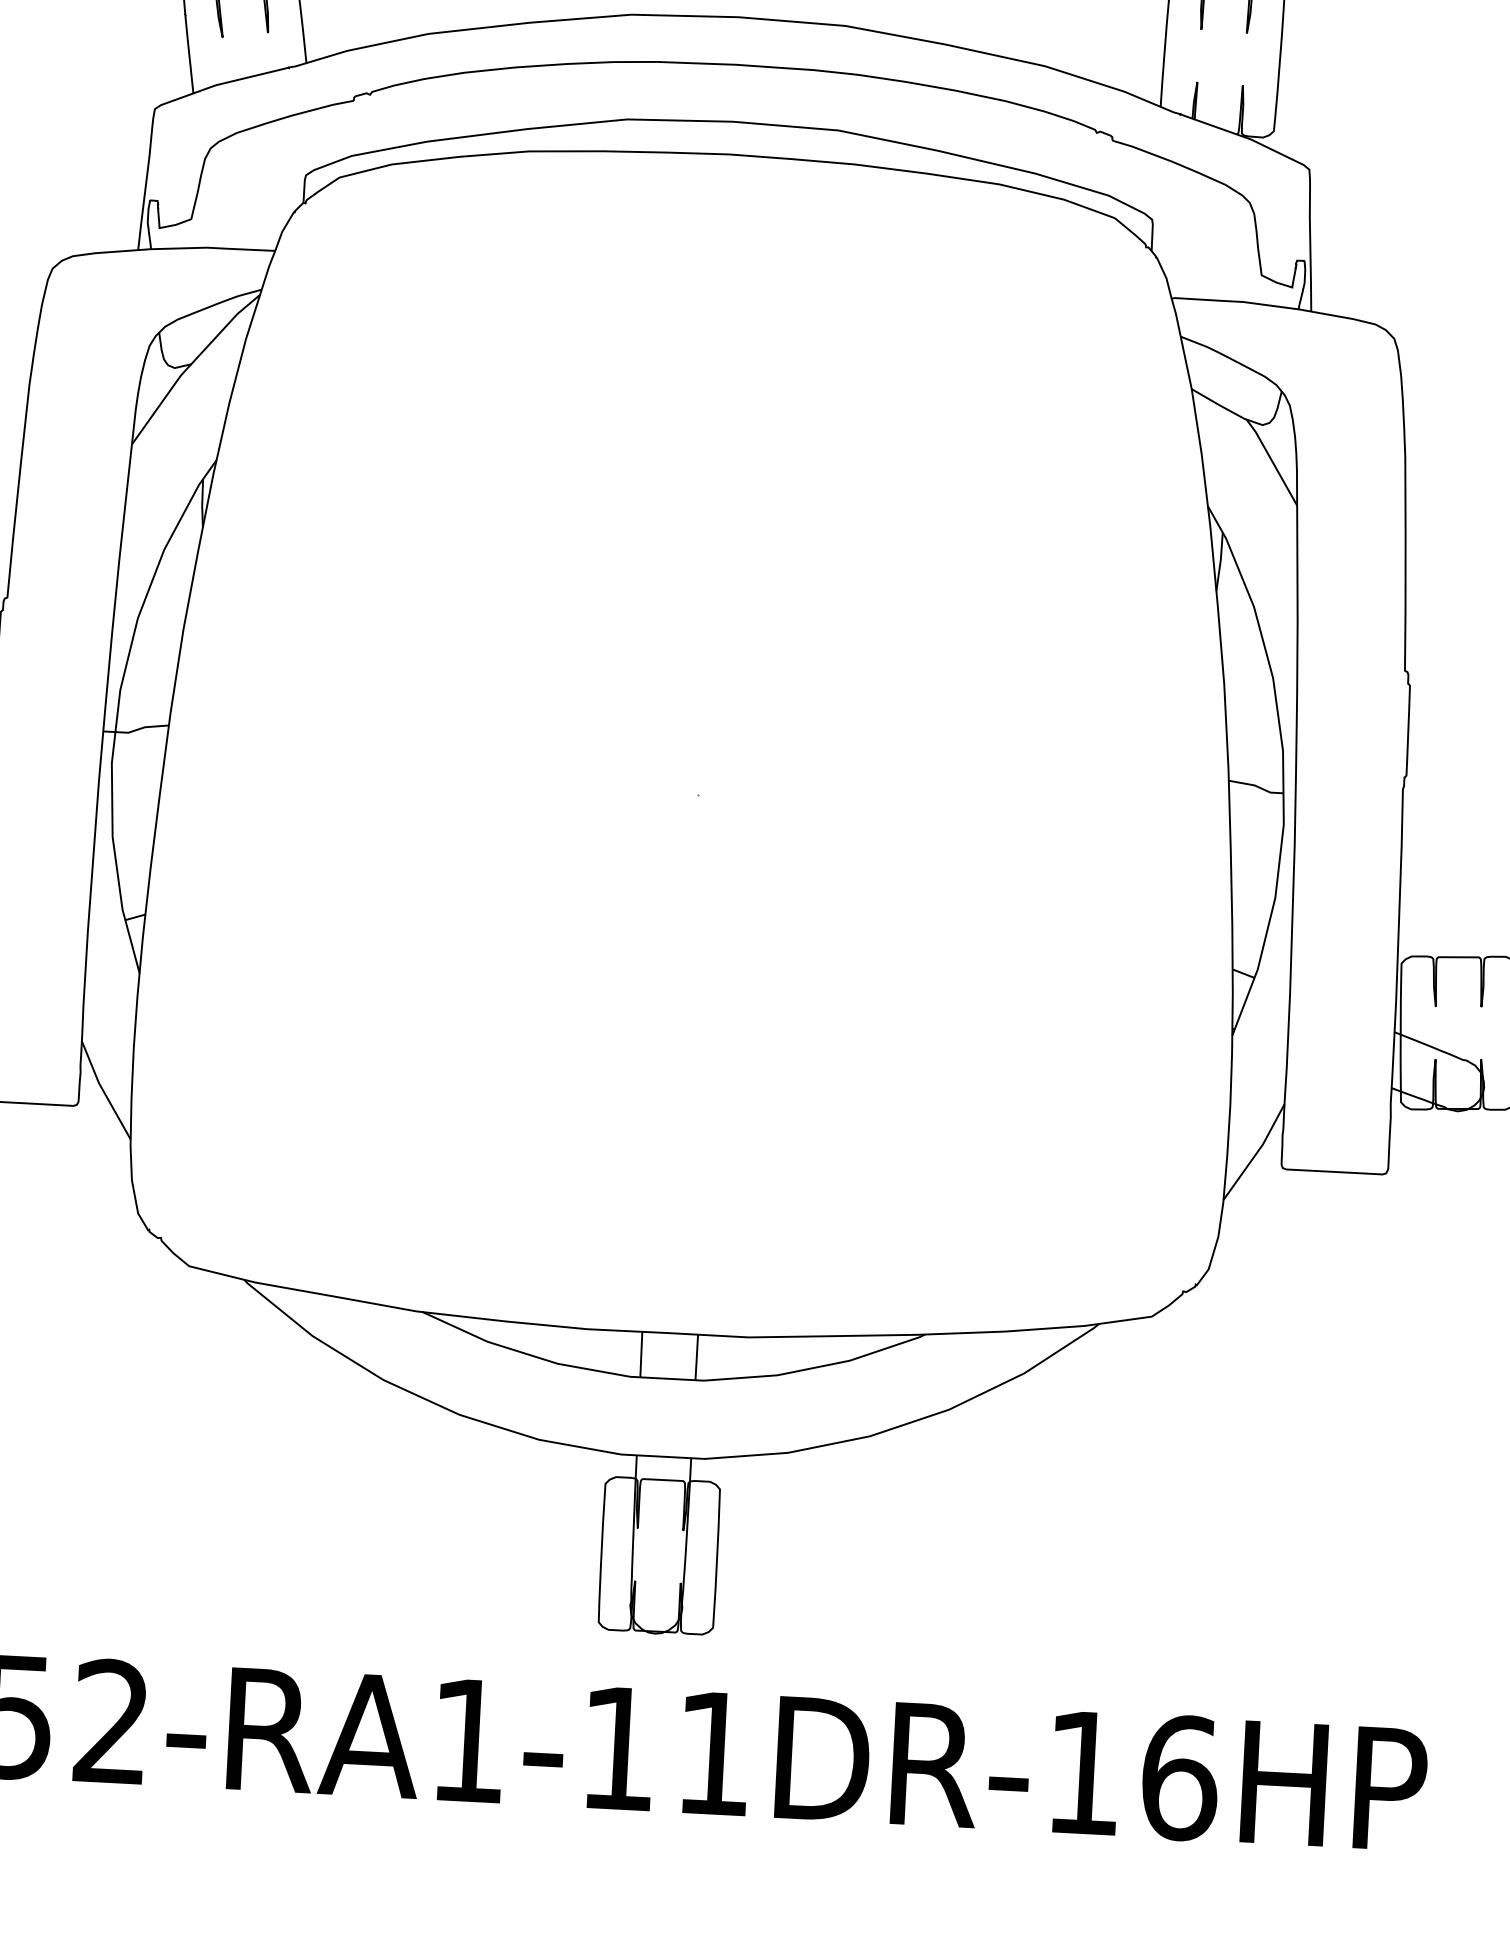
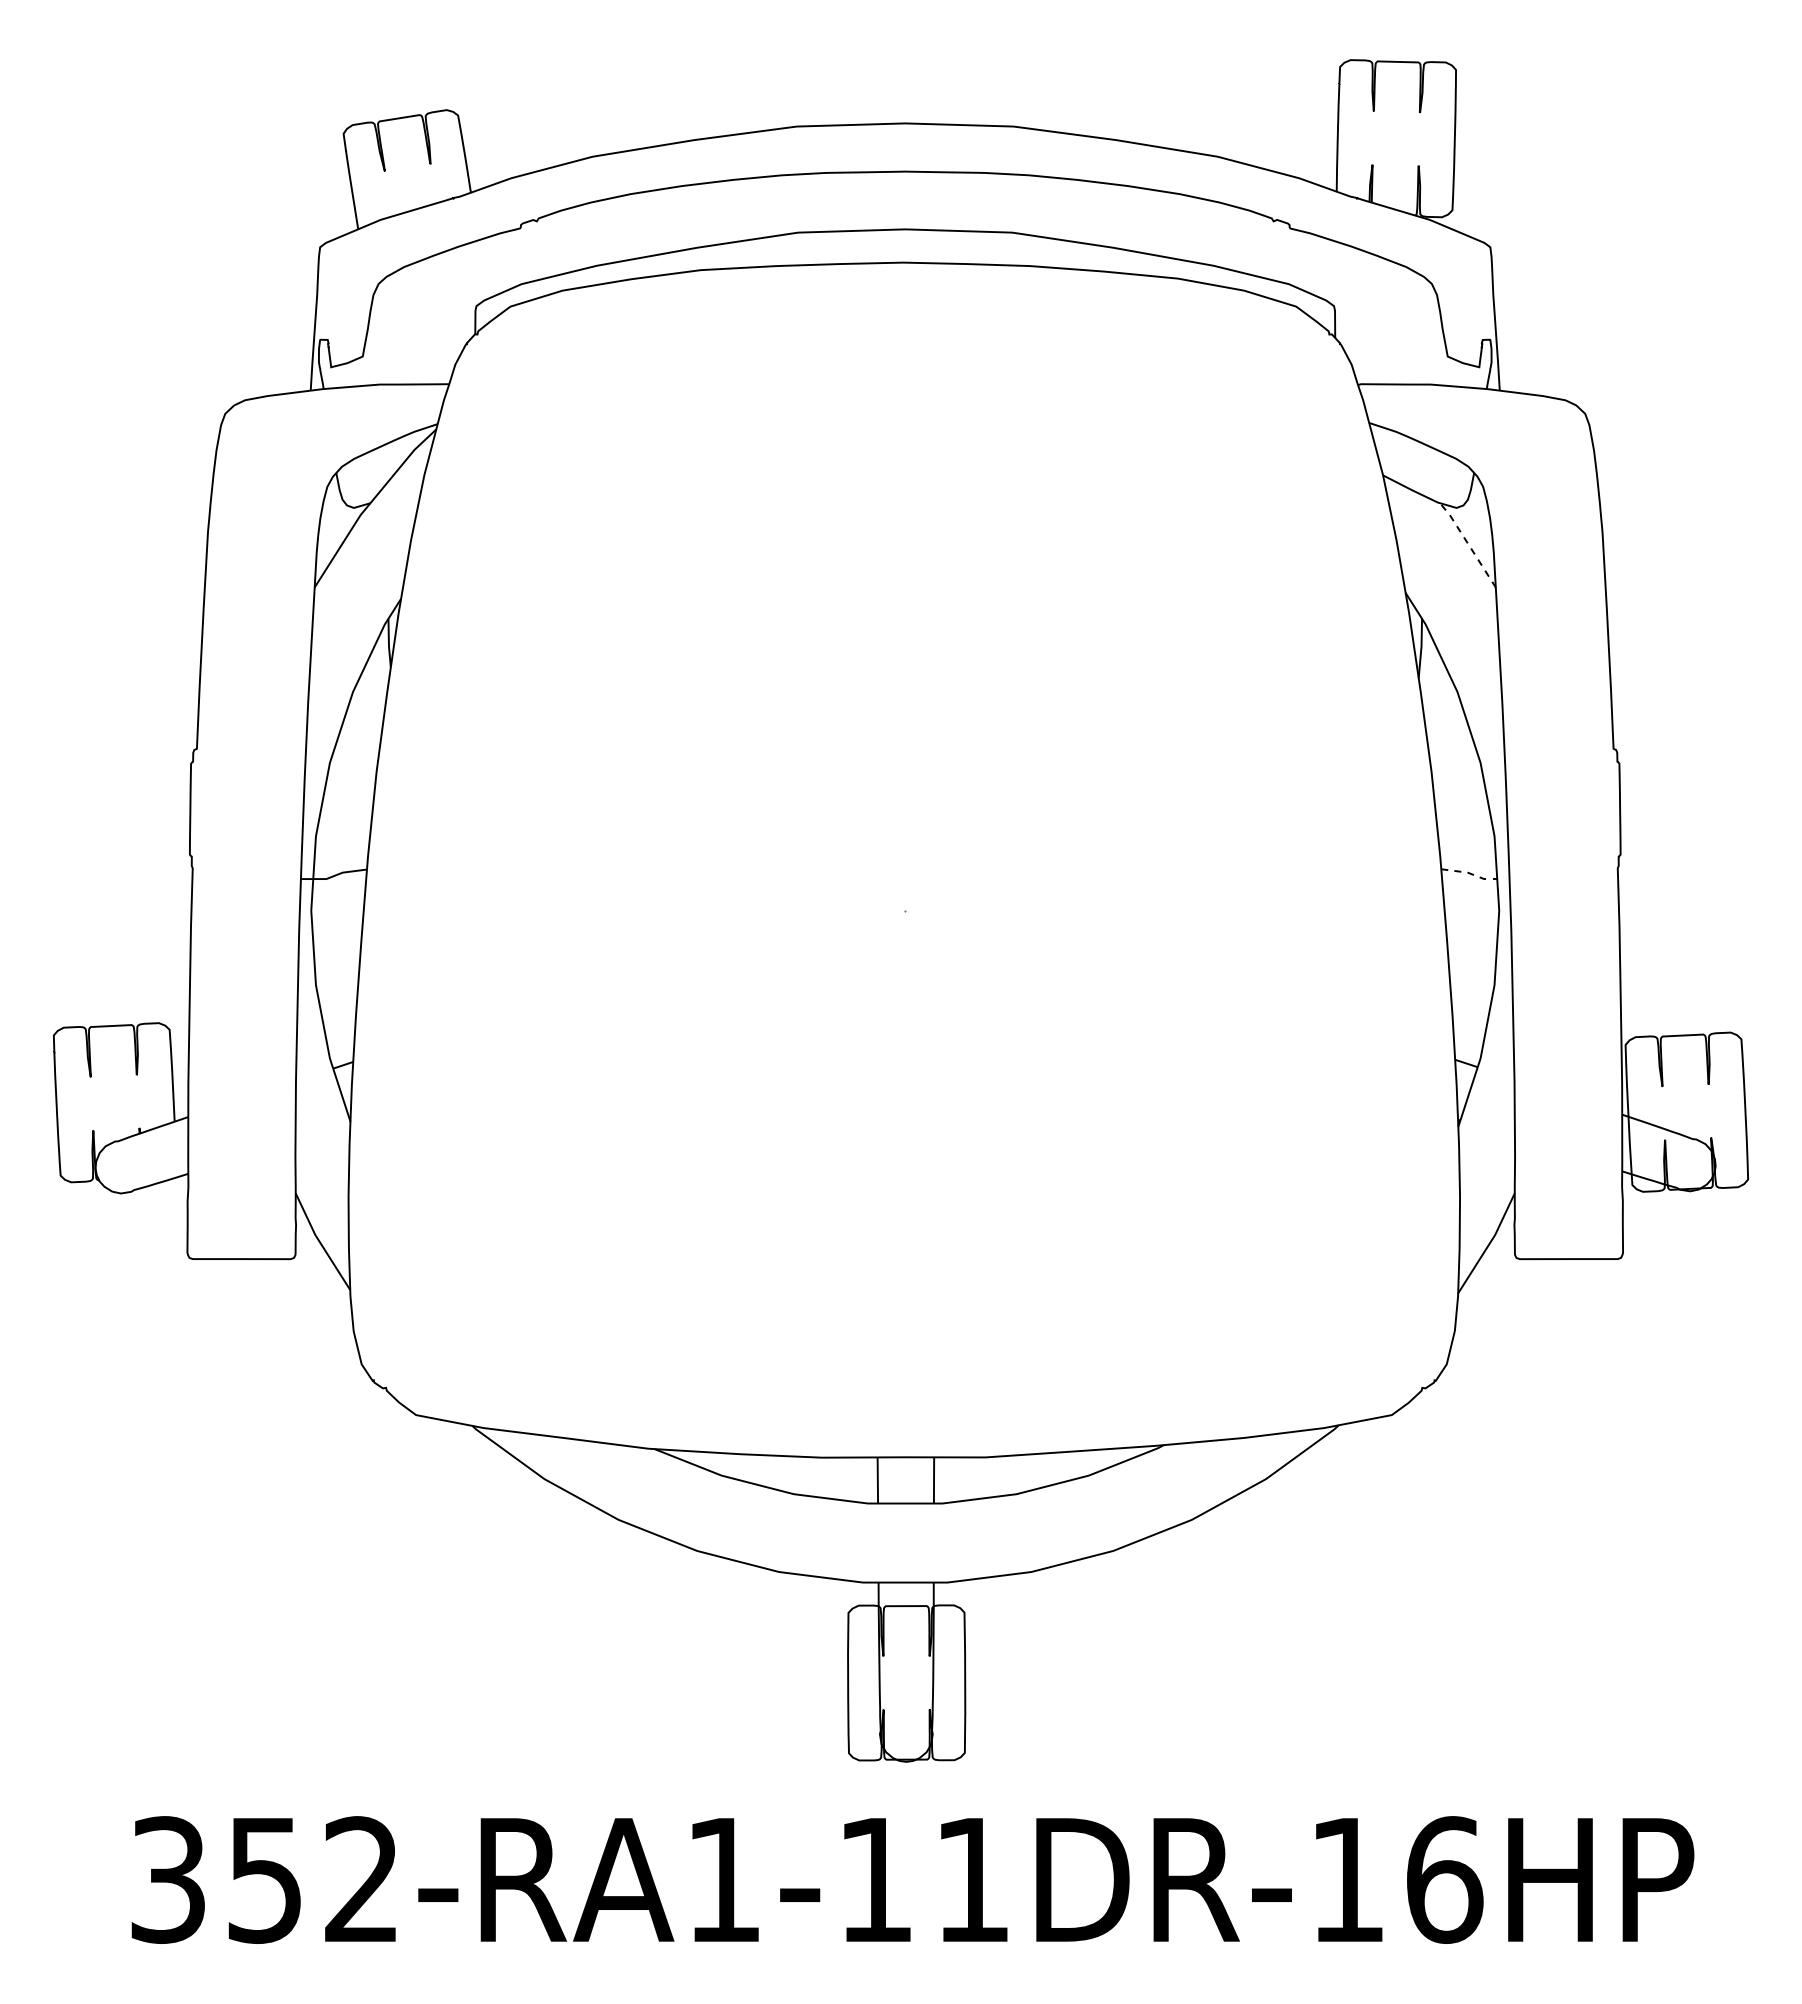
line: (1272, 461) -> (1468, 544), solid -> dashed
line: (1257, 786) -> (1470, 873), solid -> dashed

